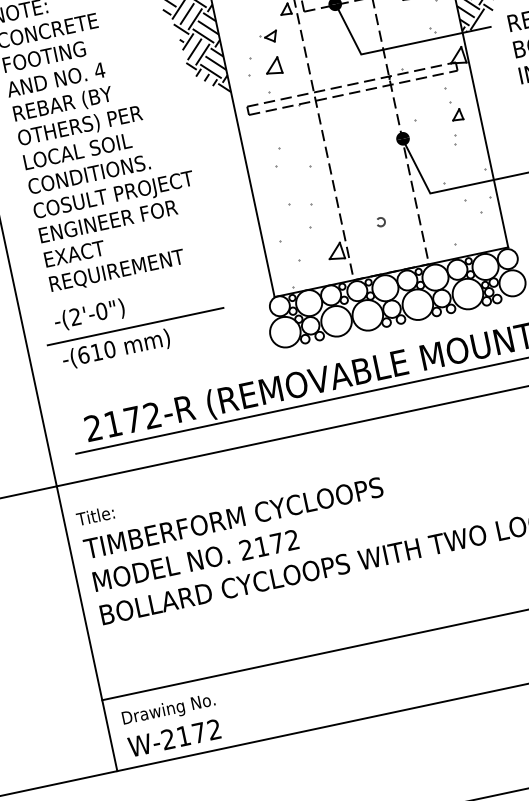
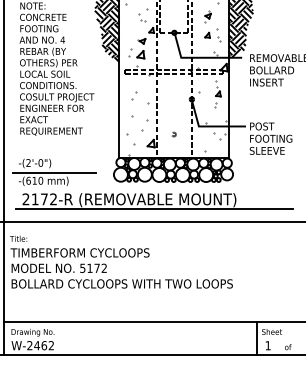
part: (299, 205) -> (139, 119), size x1.6
part: (134, 323) -> (54, 171), moved
text: (245, 548) -> (82, 267), 2172 -> 5172
text: (190, 734) -> (40, 345), W-2172 -> W-2462

